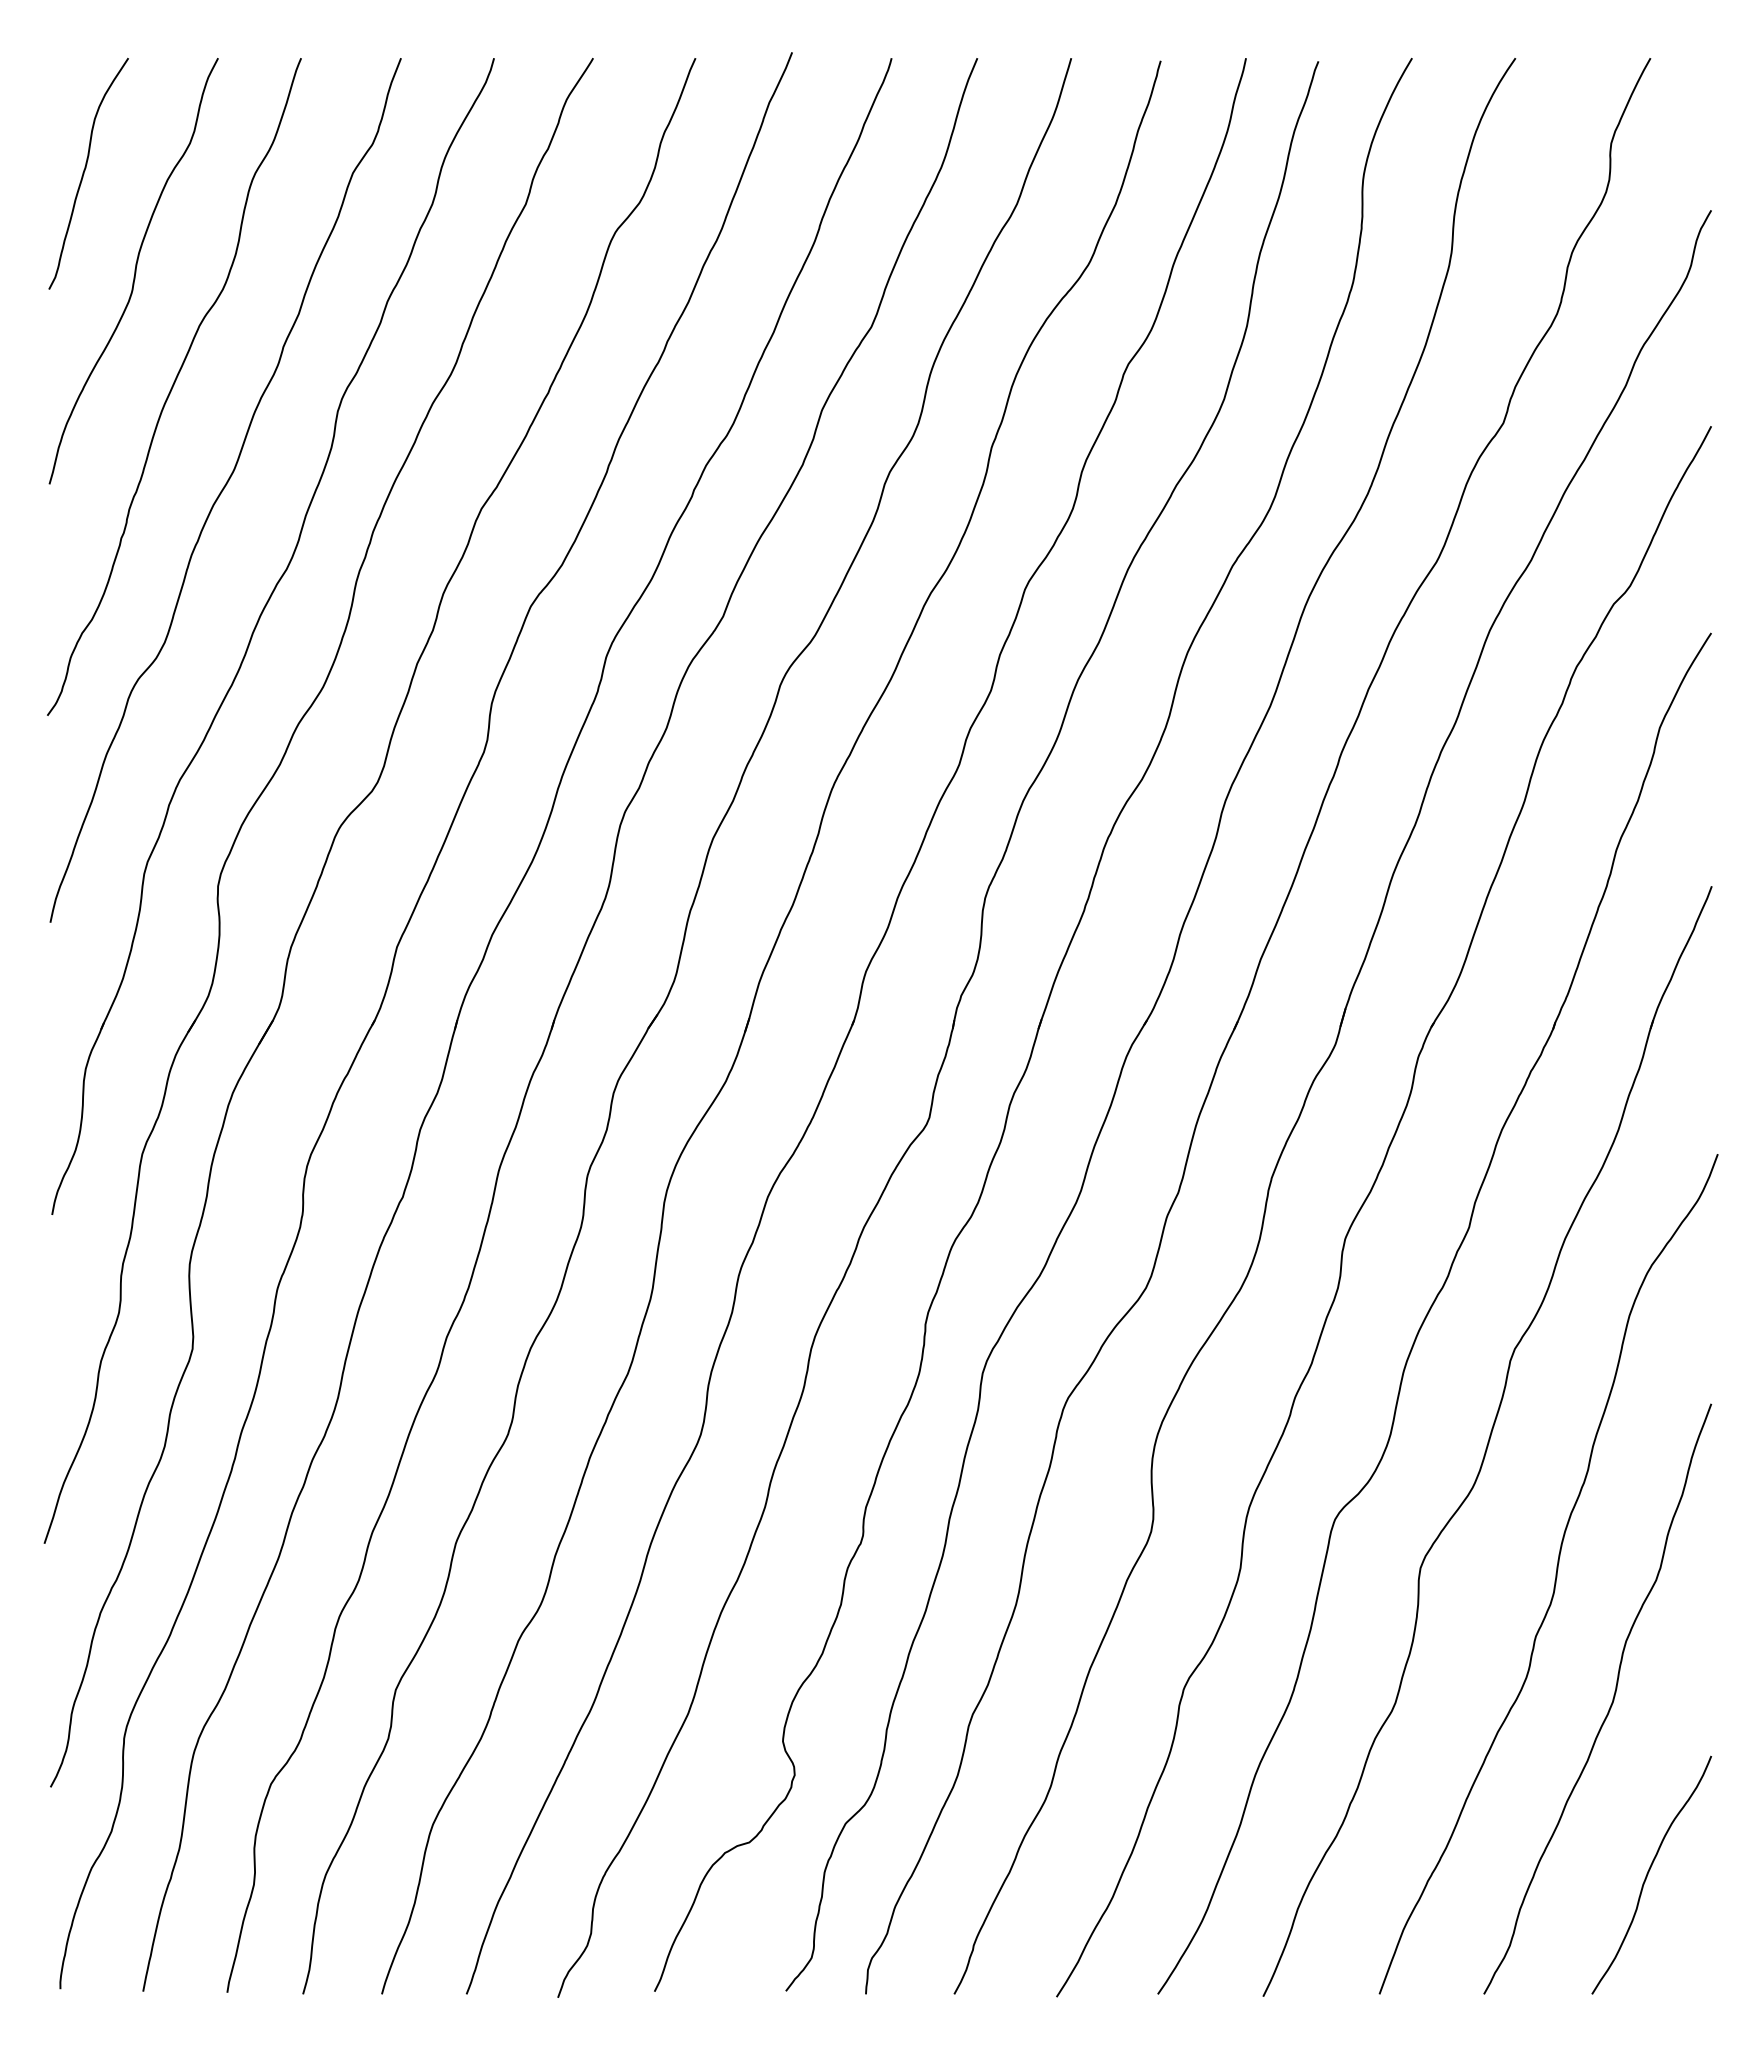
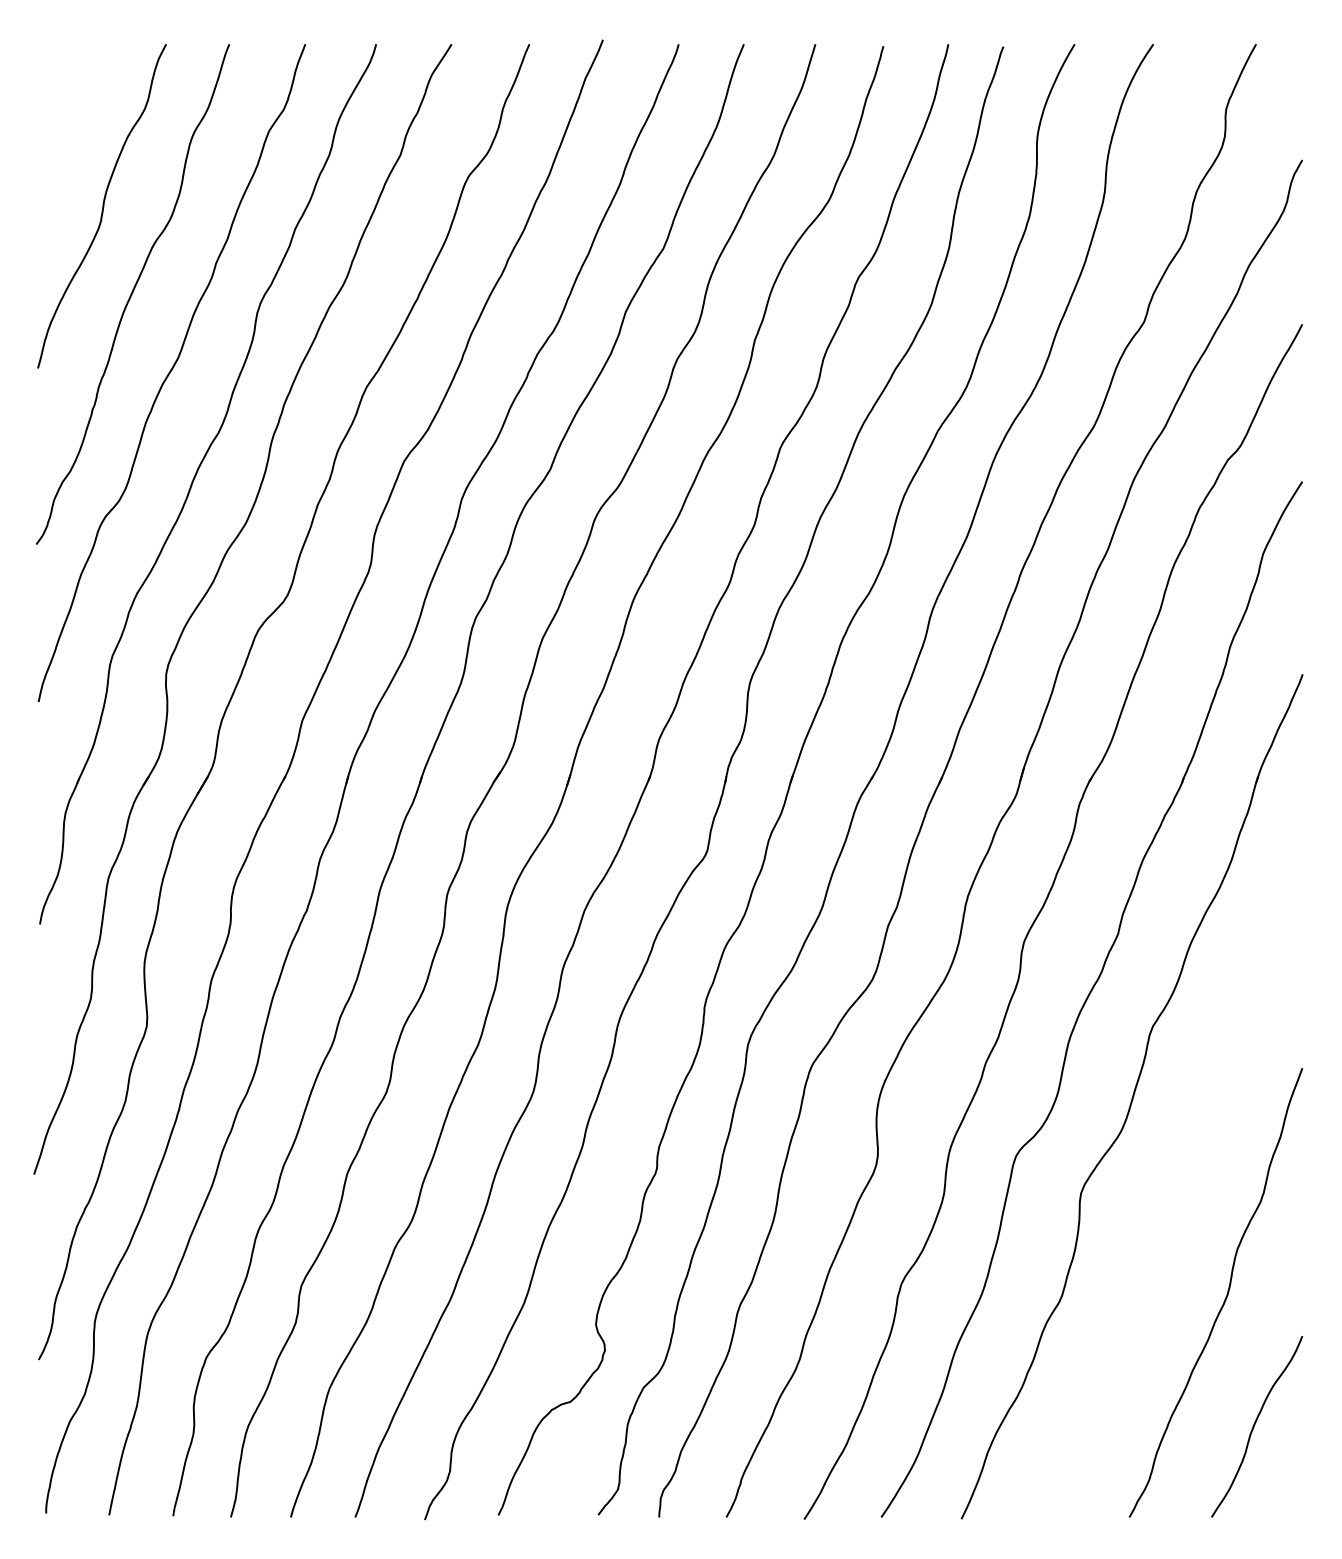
curve: (85, 171) -> (65, 130), removed
curve: (1555, 1574) -> (1183, 1197), removed

